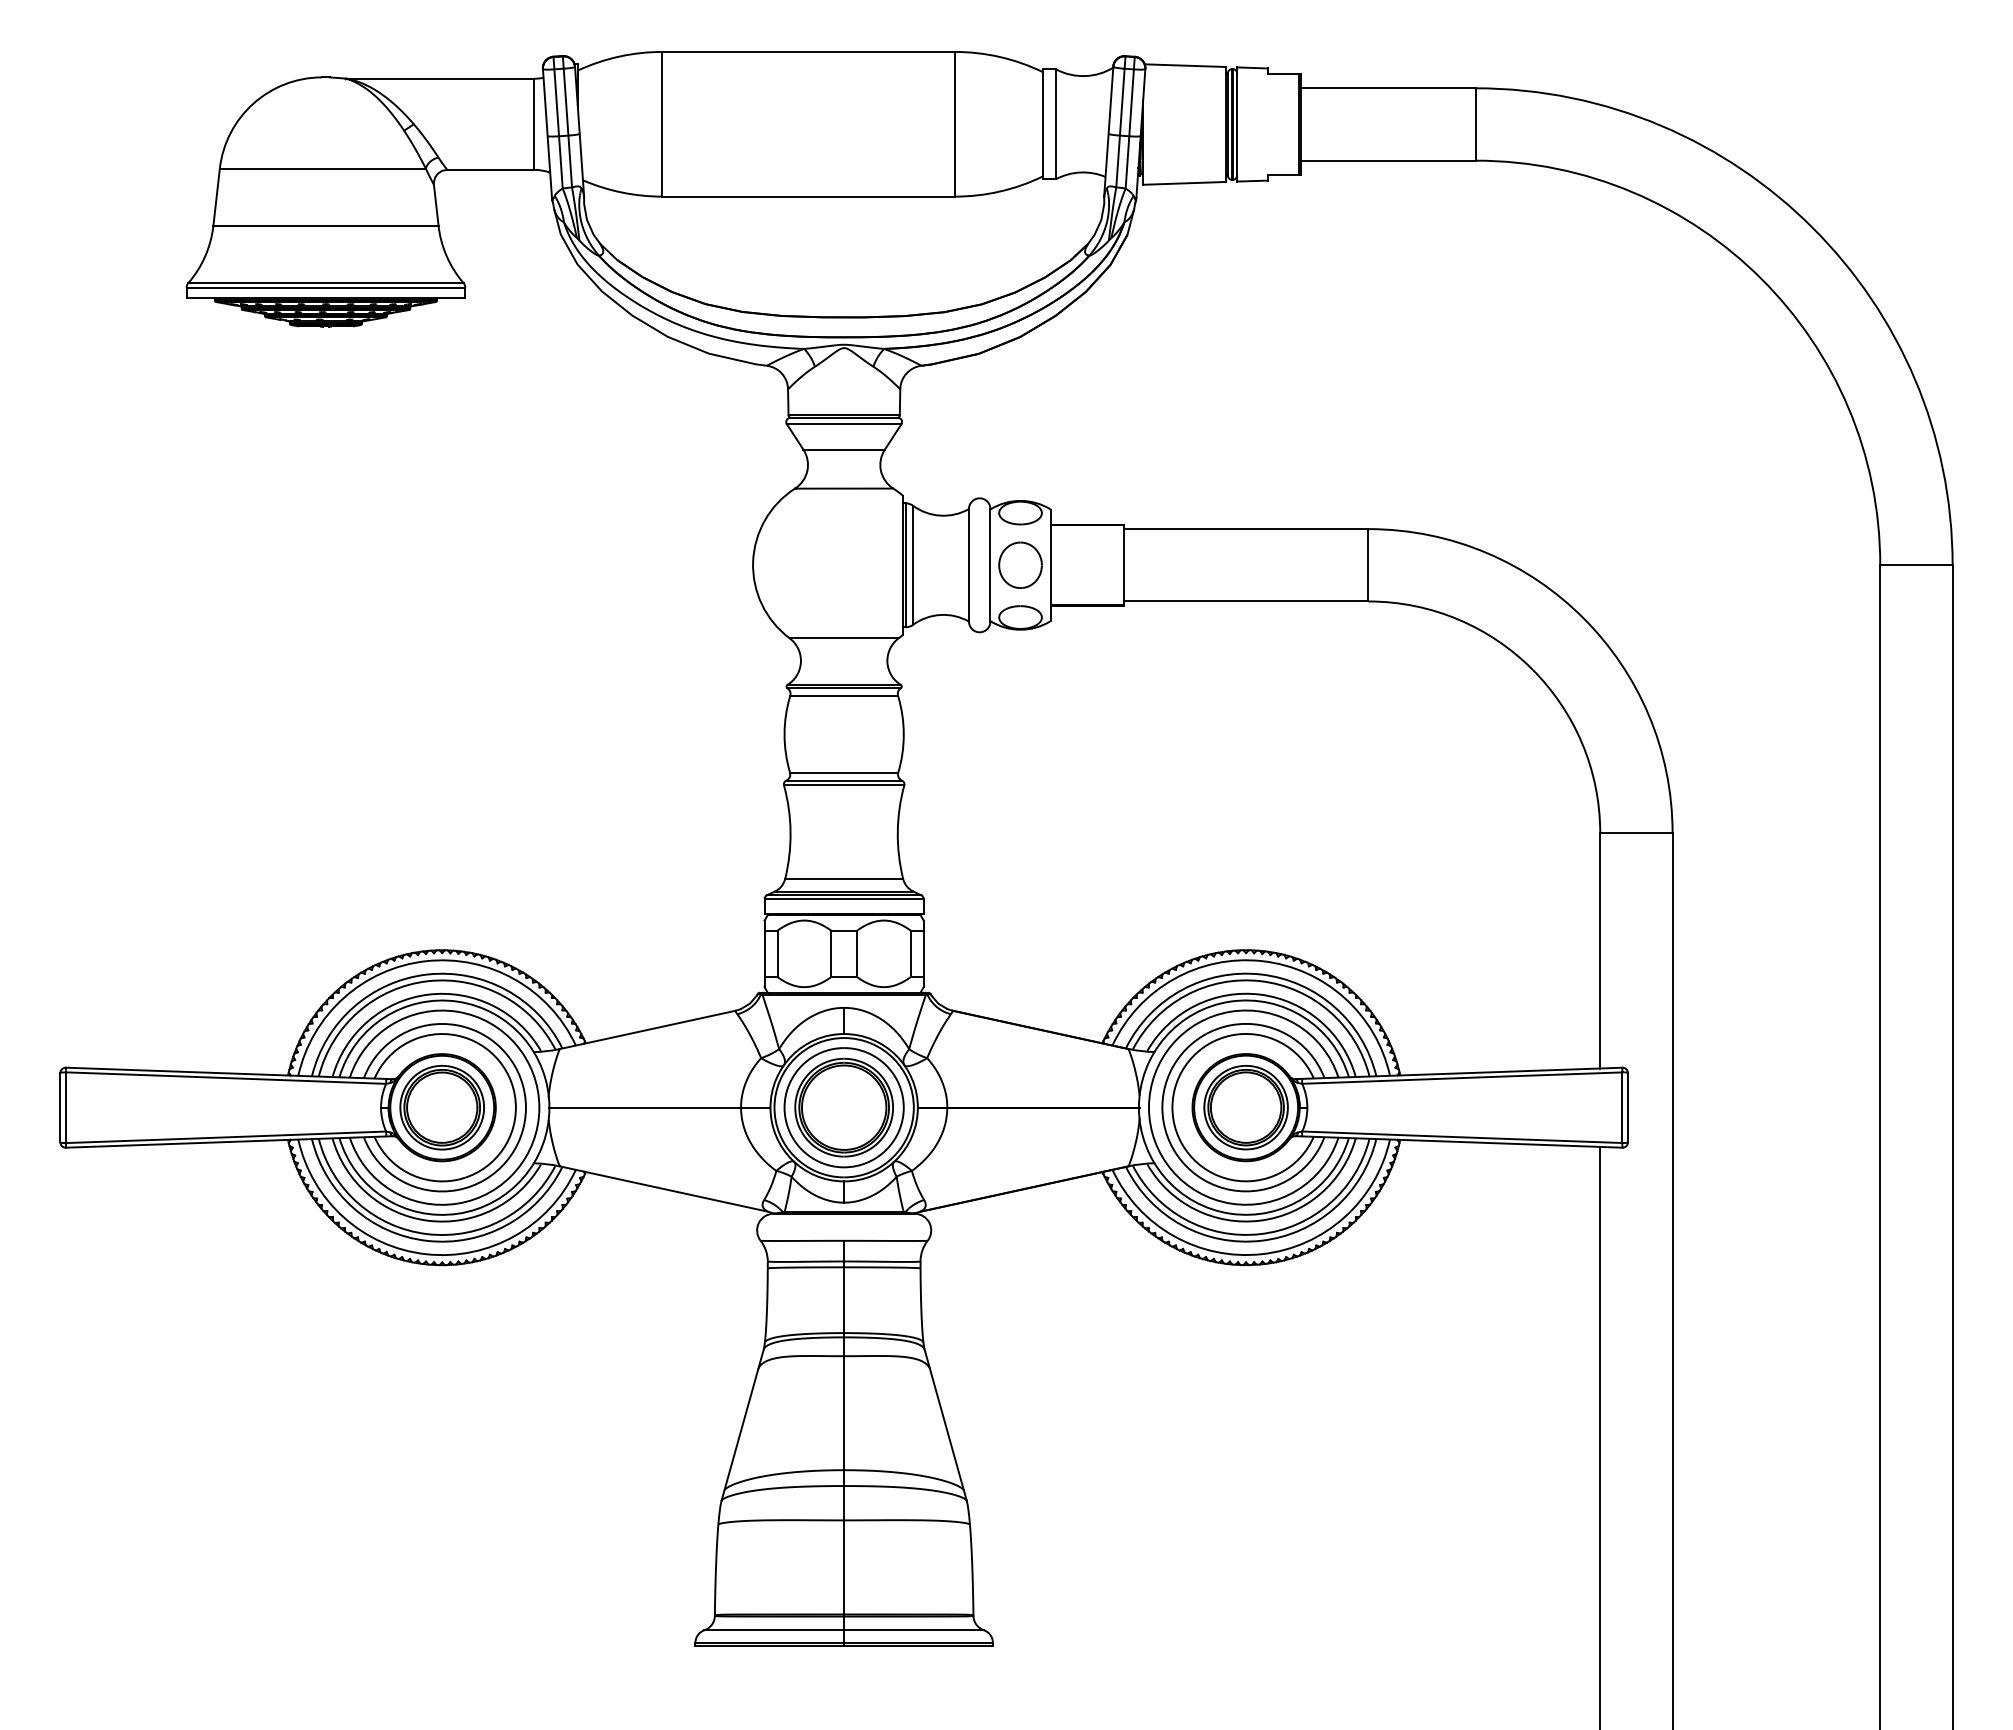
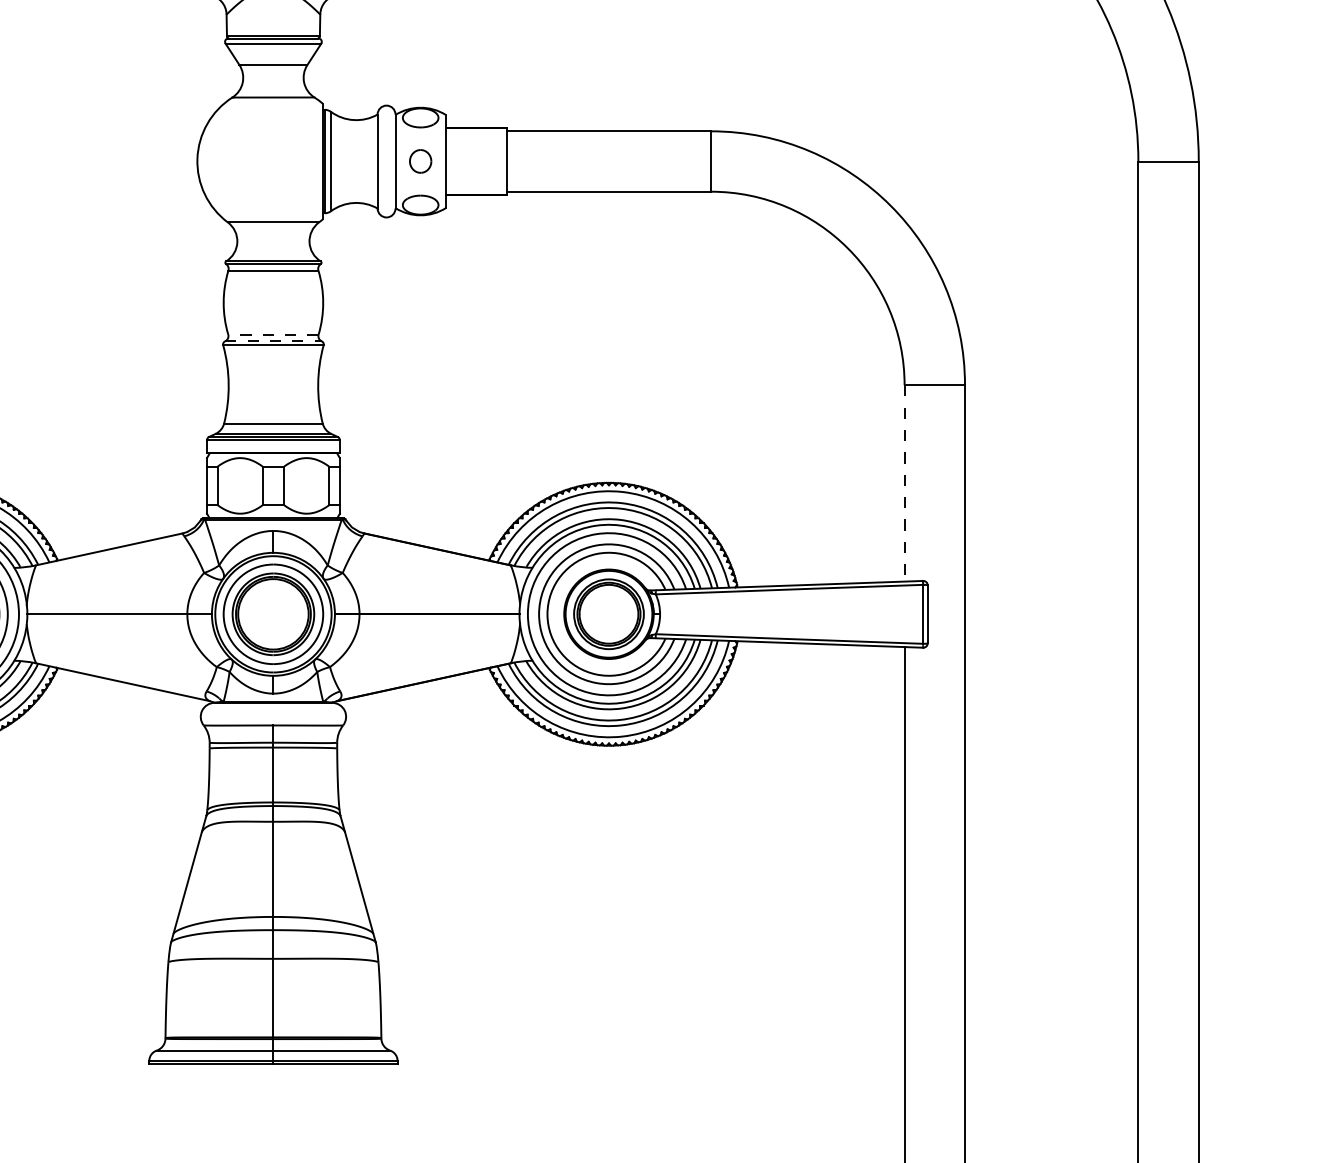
part: (1020, 564) -> (420, 160), size x0.6
line: (843, 772) -> (272, 334), solid -> dashed
line: (844, 780) -> (273, 341), solid -> dashed
line: (1600, 950) -> (904, 483), solid -> dashed

